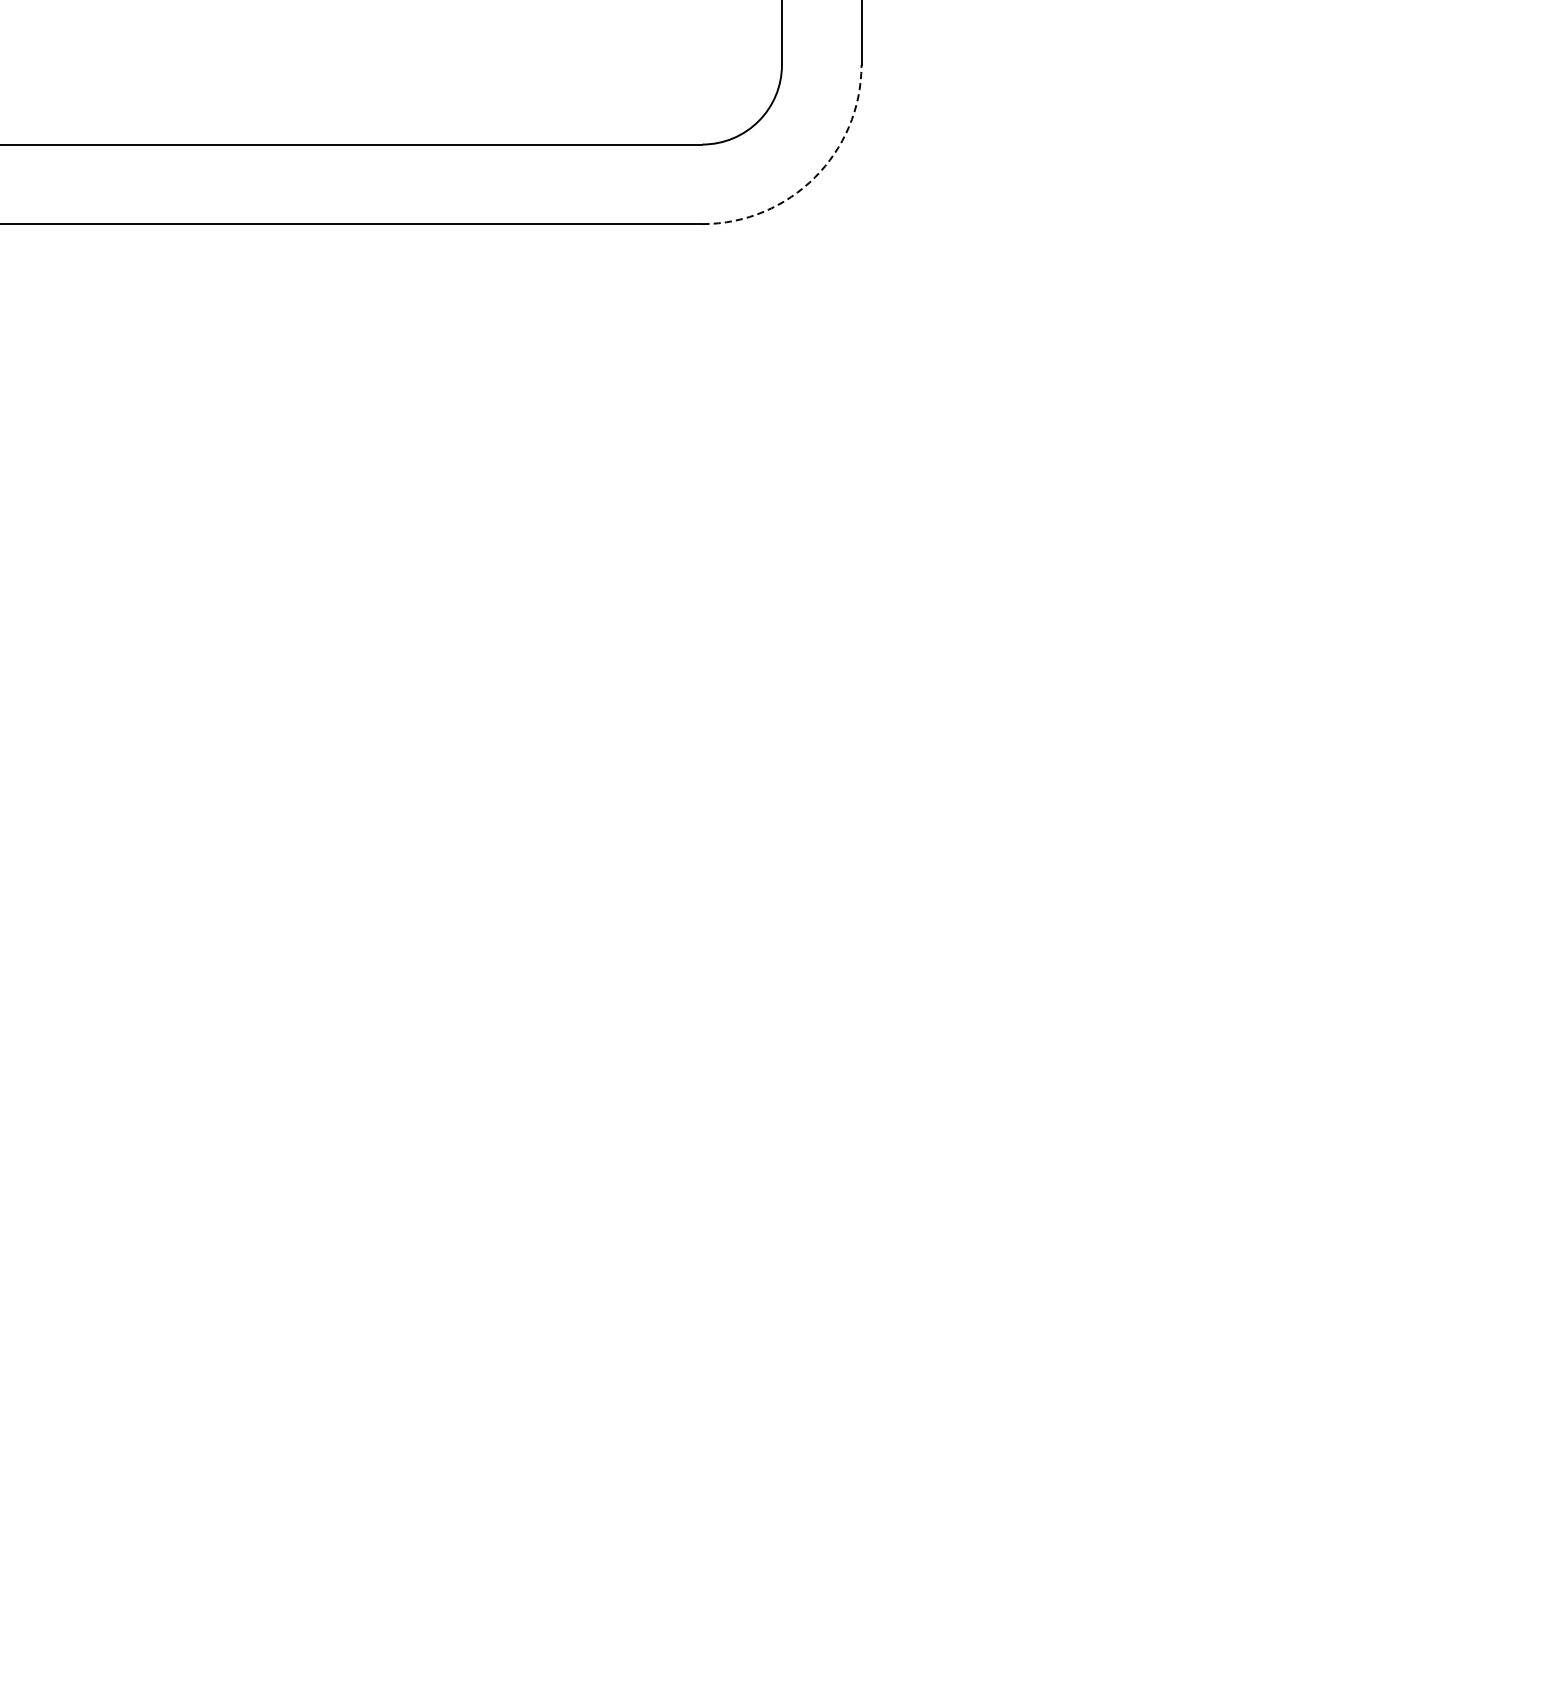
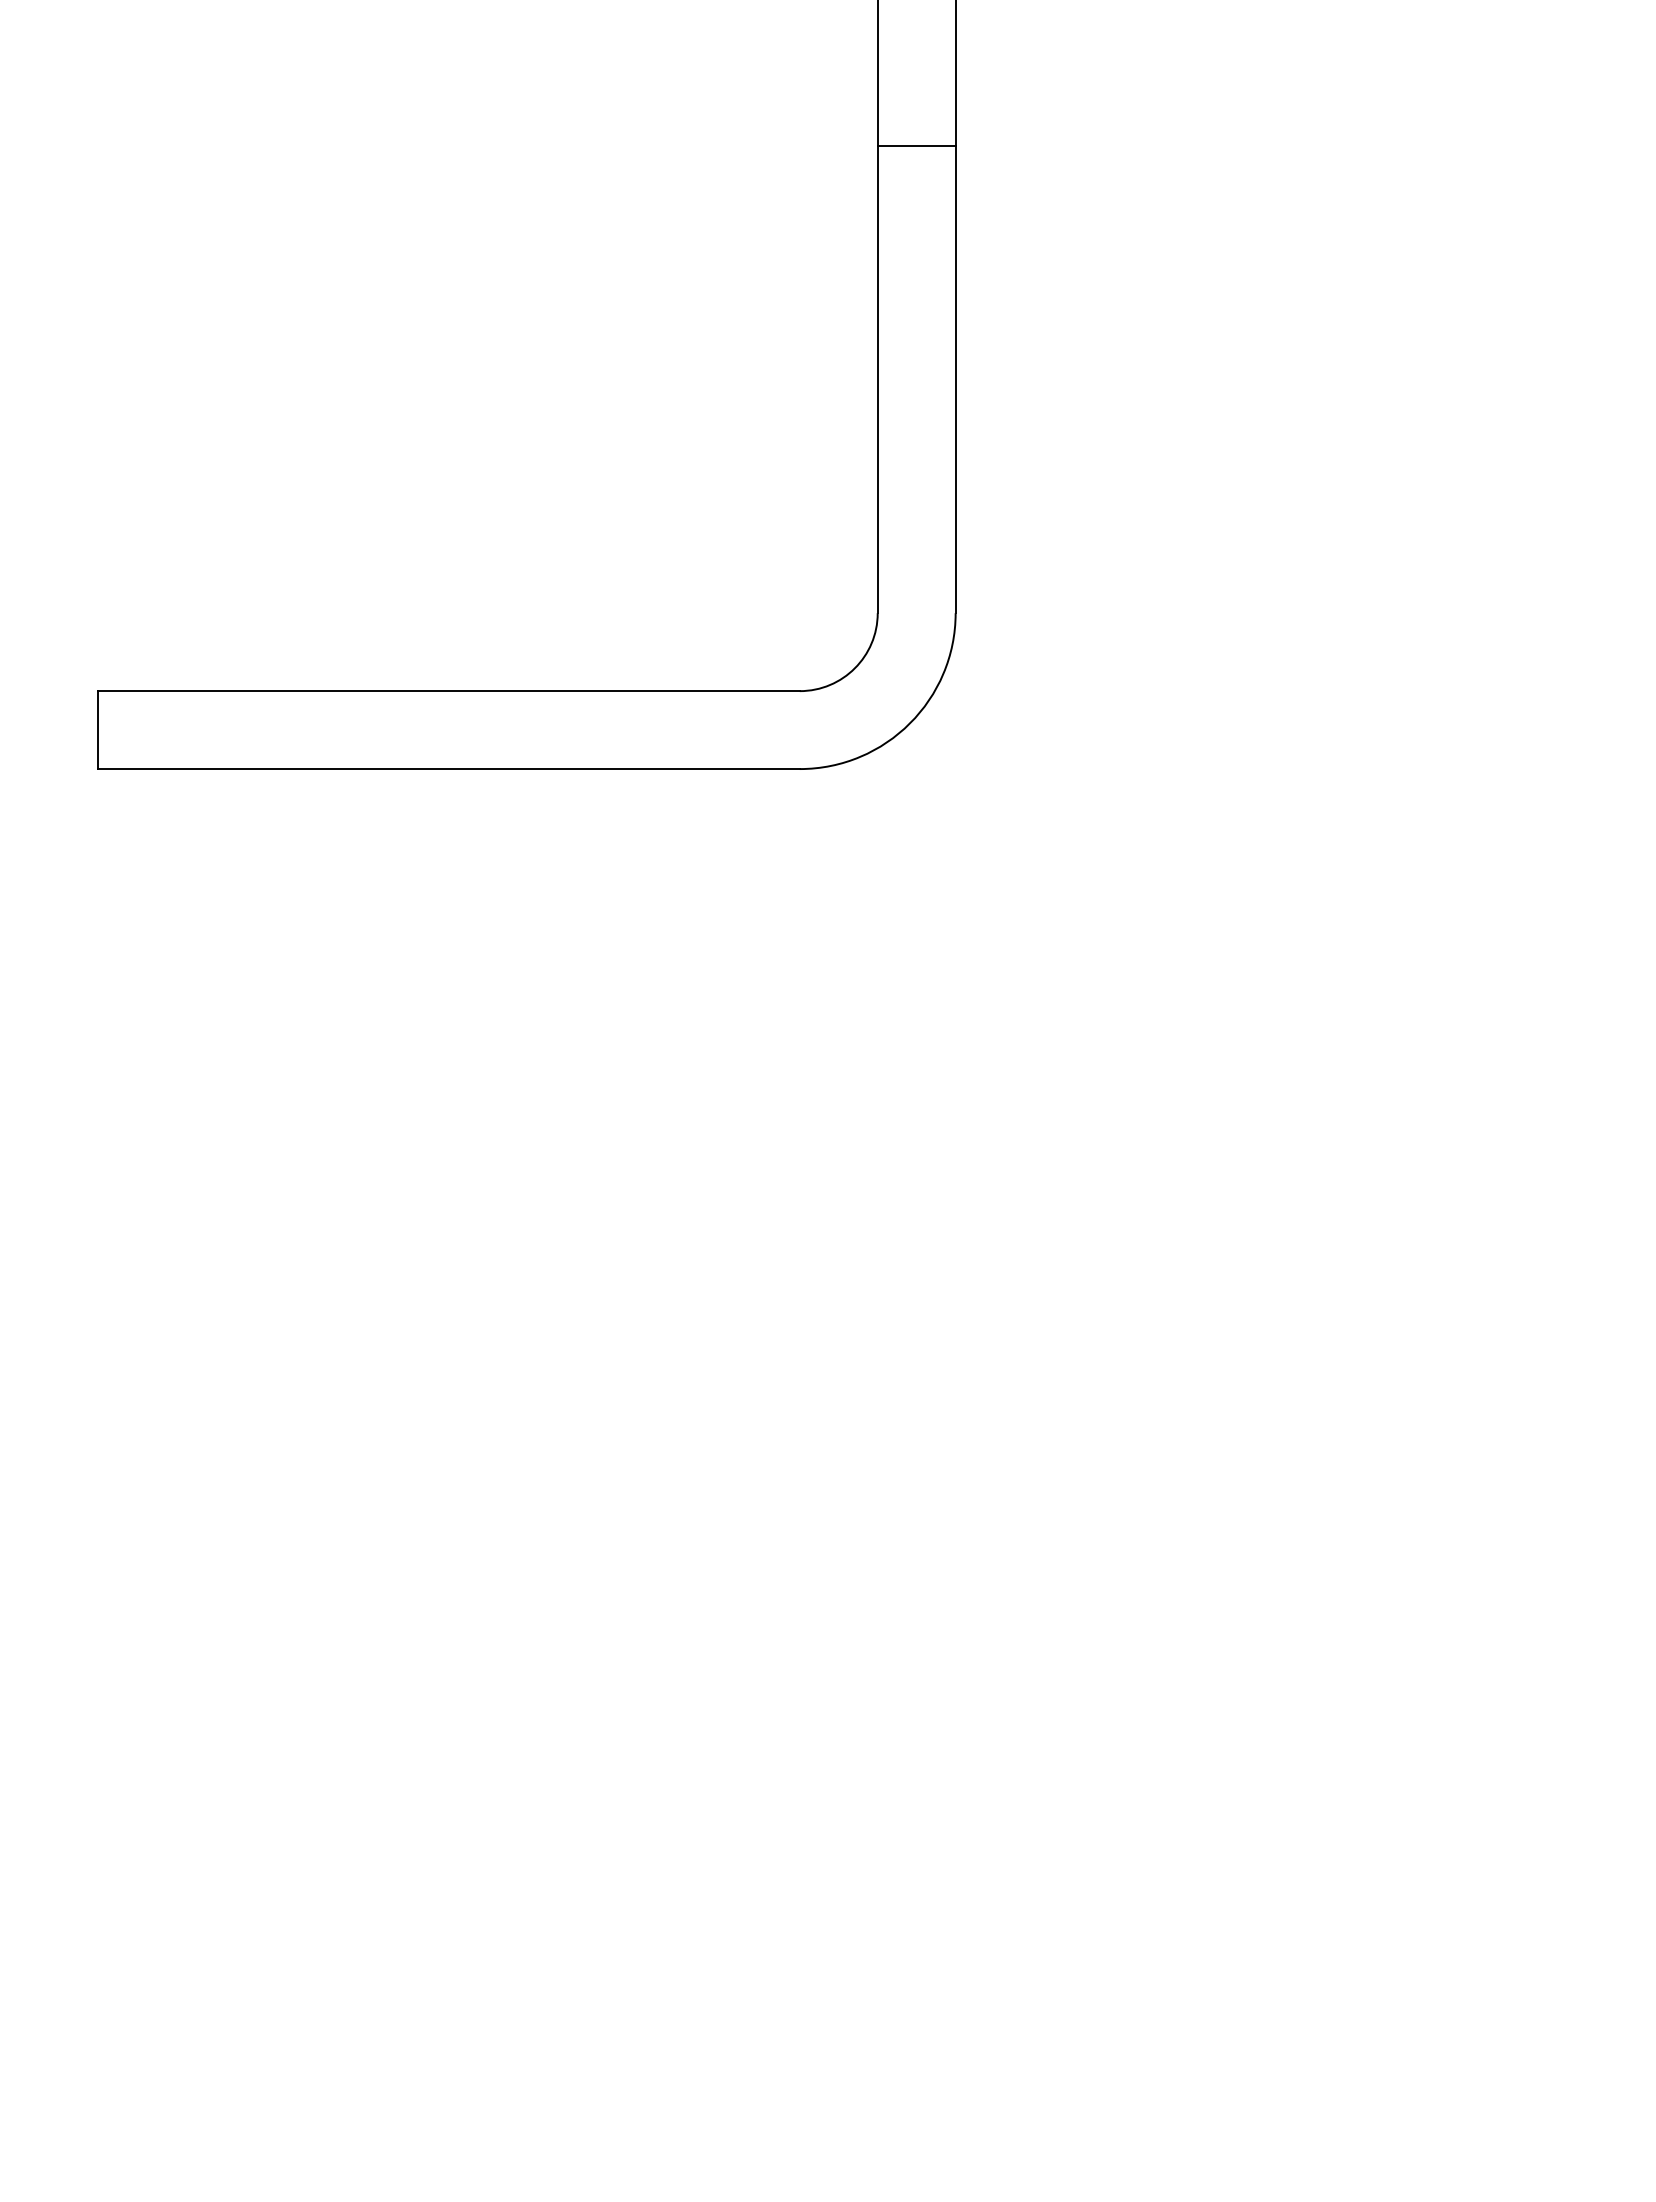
arc: (815, 177) -> (910, 723), dashed -> solid

